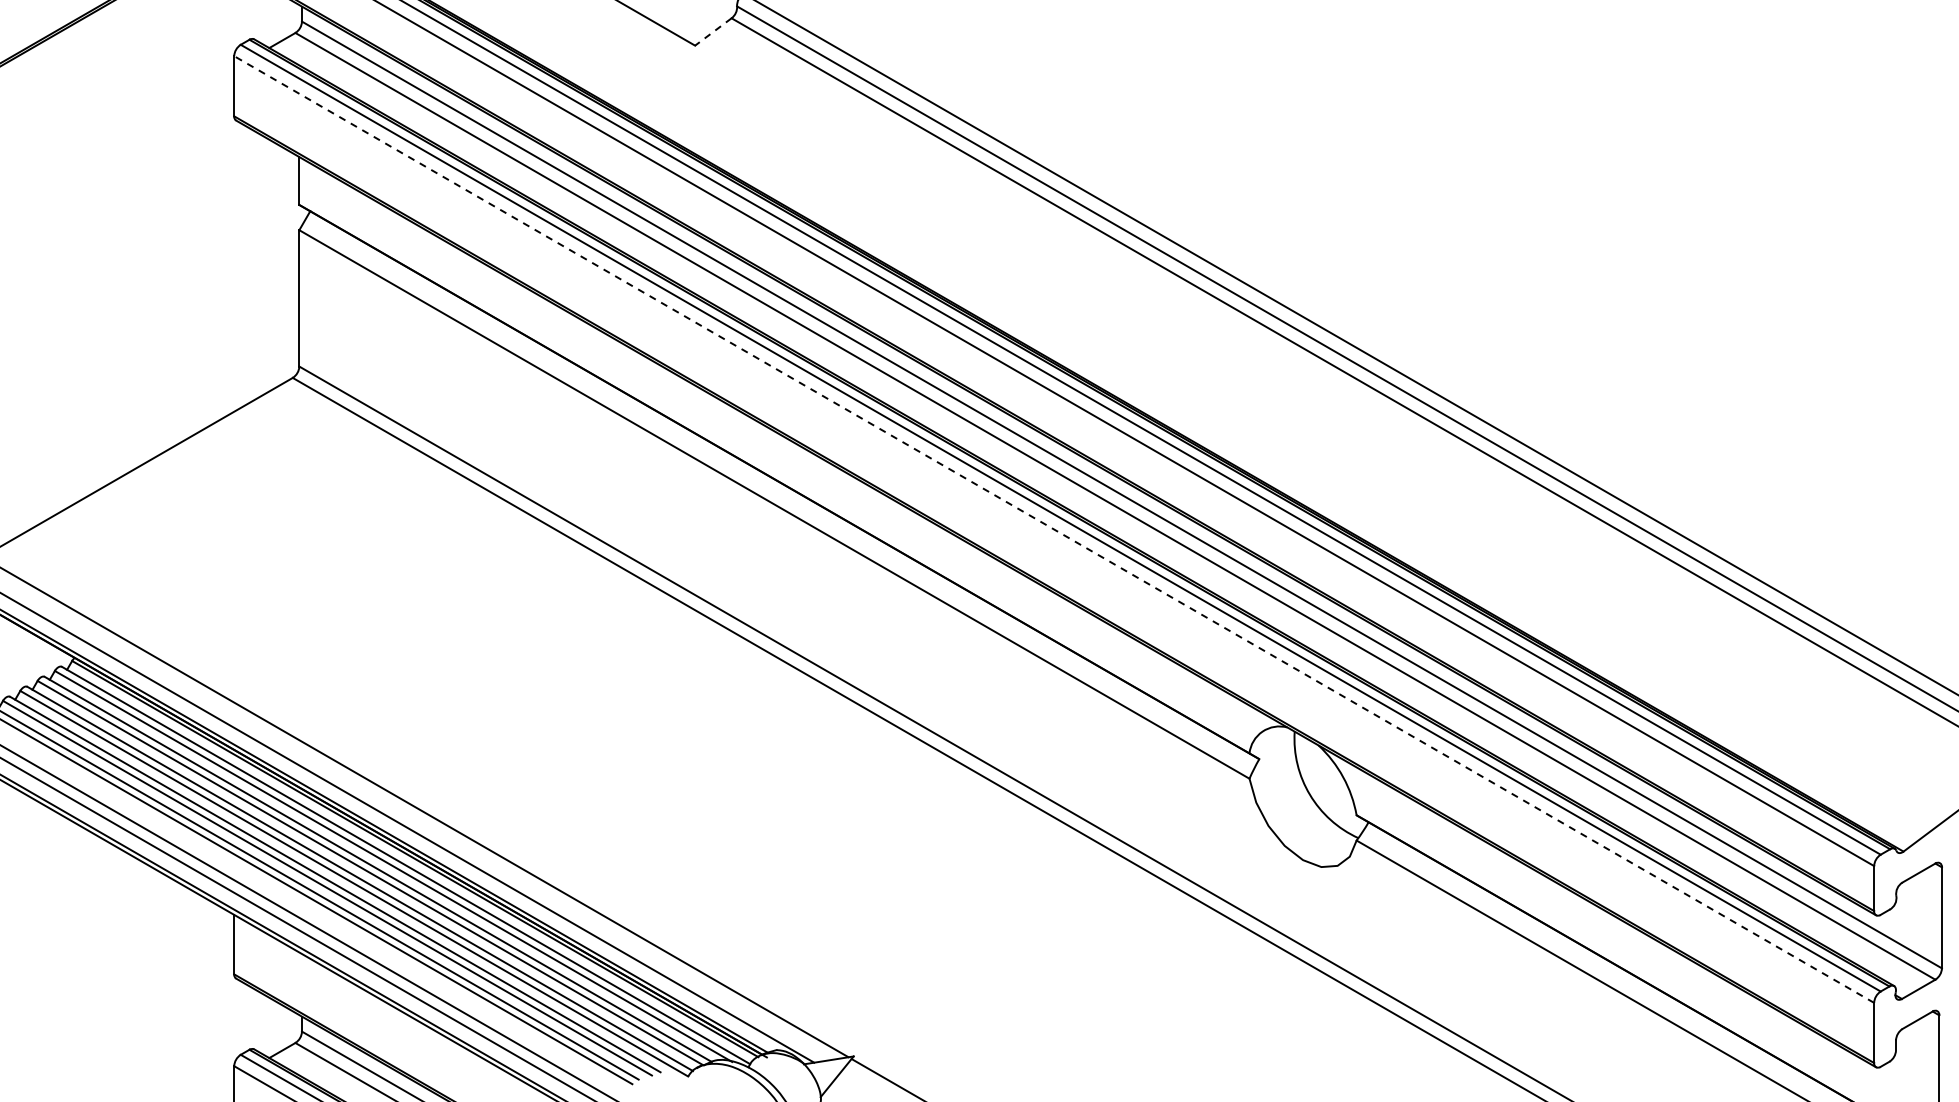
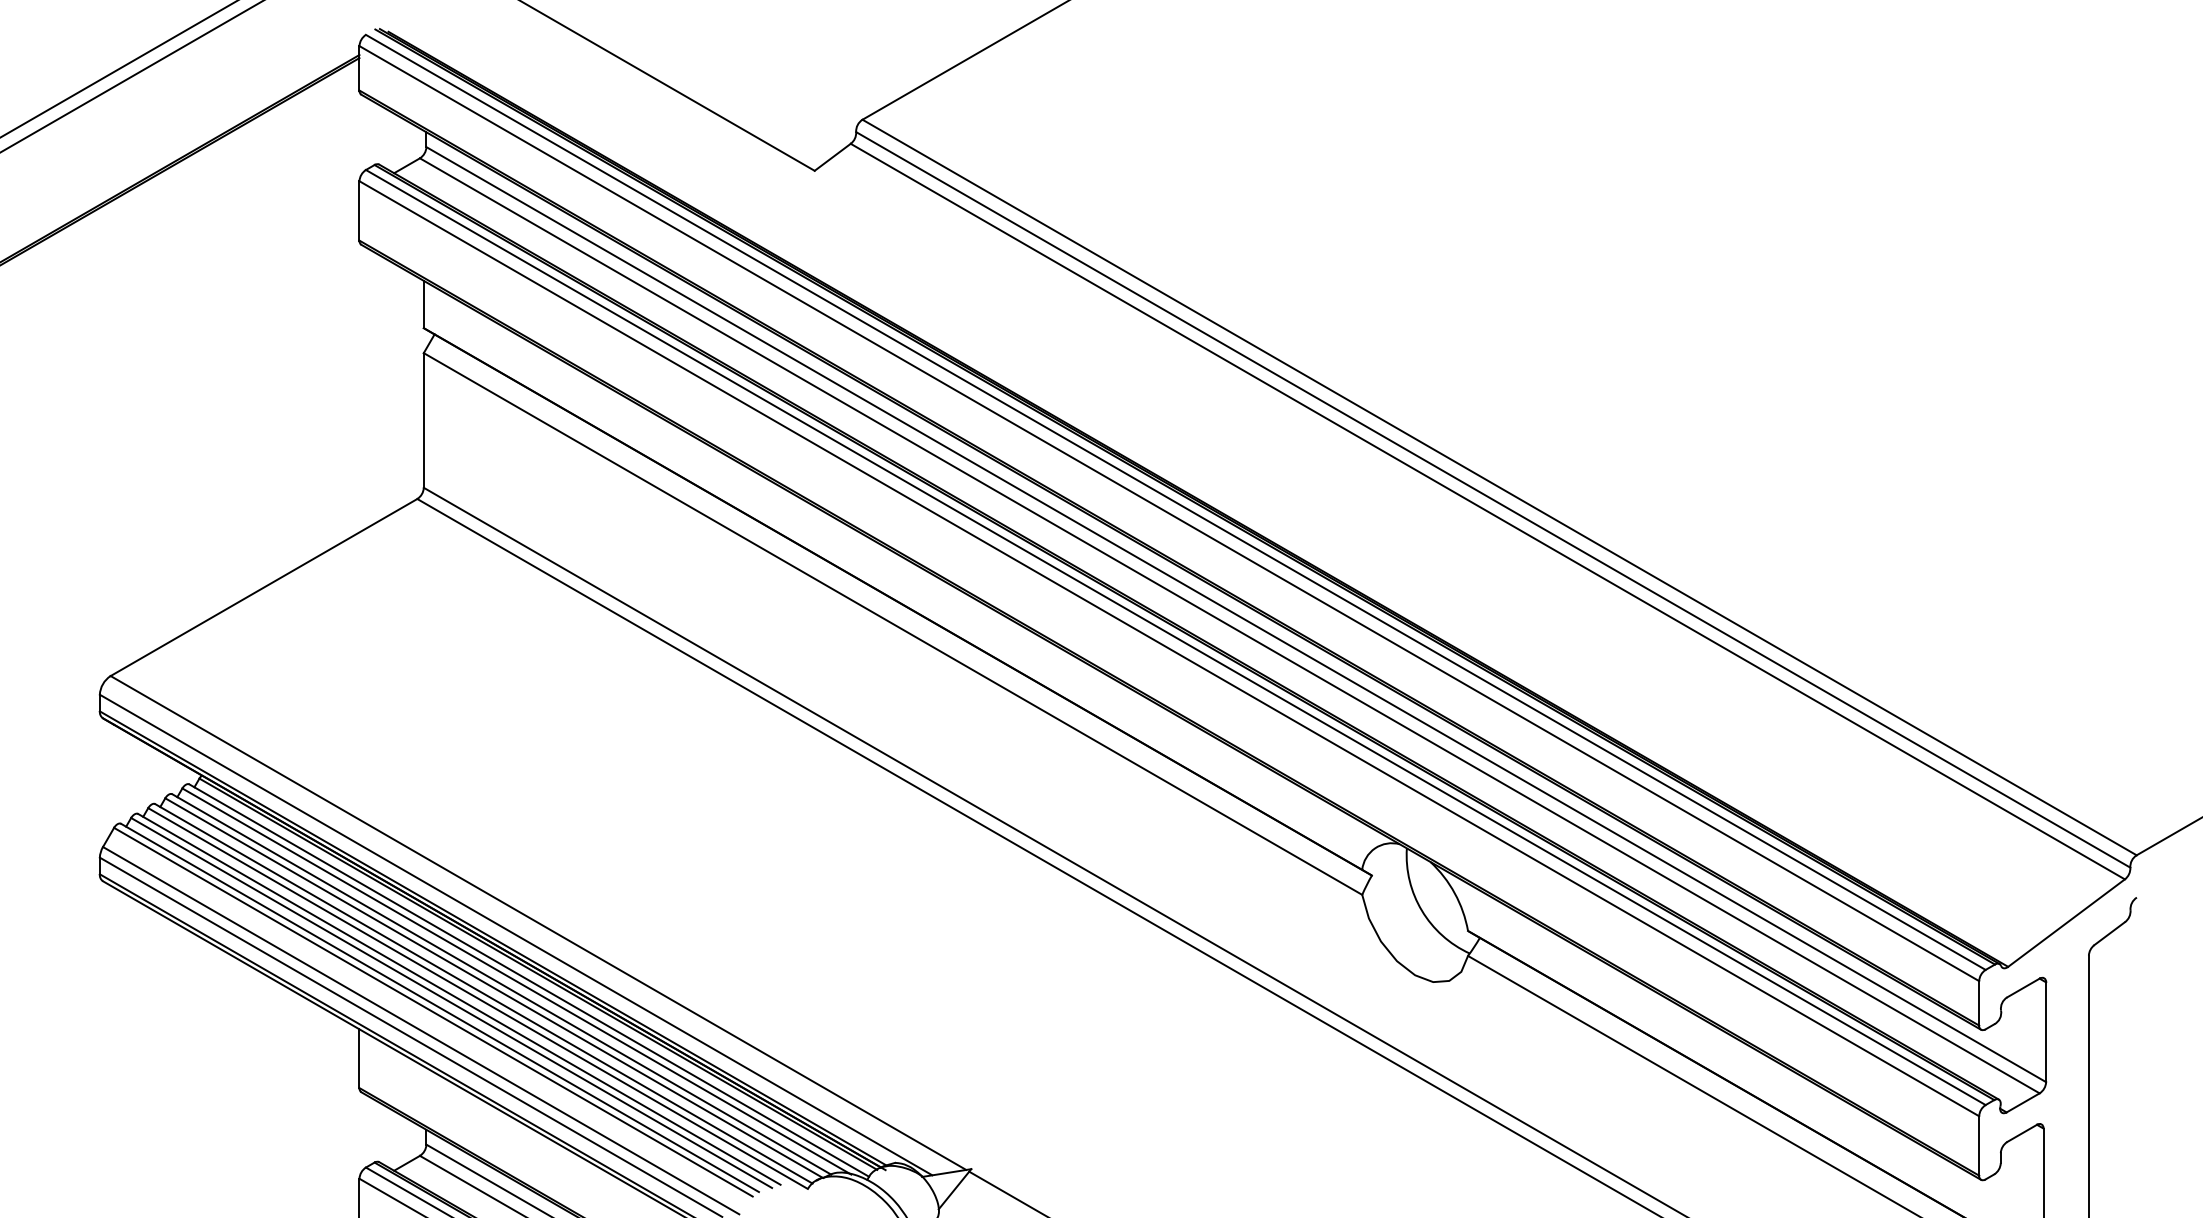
line: (713, 32) -> (832, 157), dashed -> solid
line: (1053, 529) -> (1168, 648), dashed -> solid

